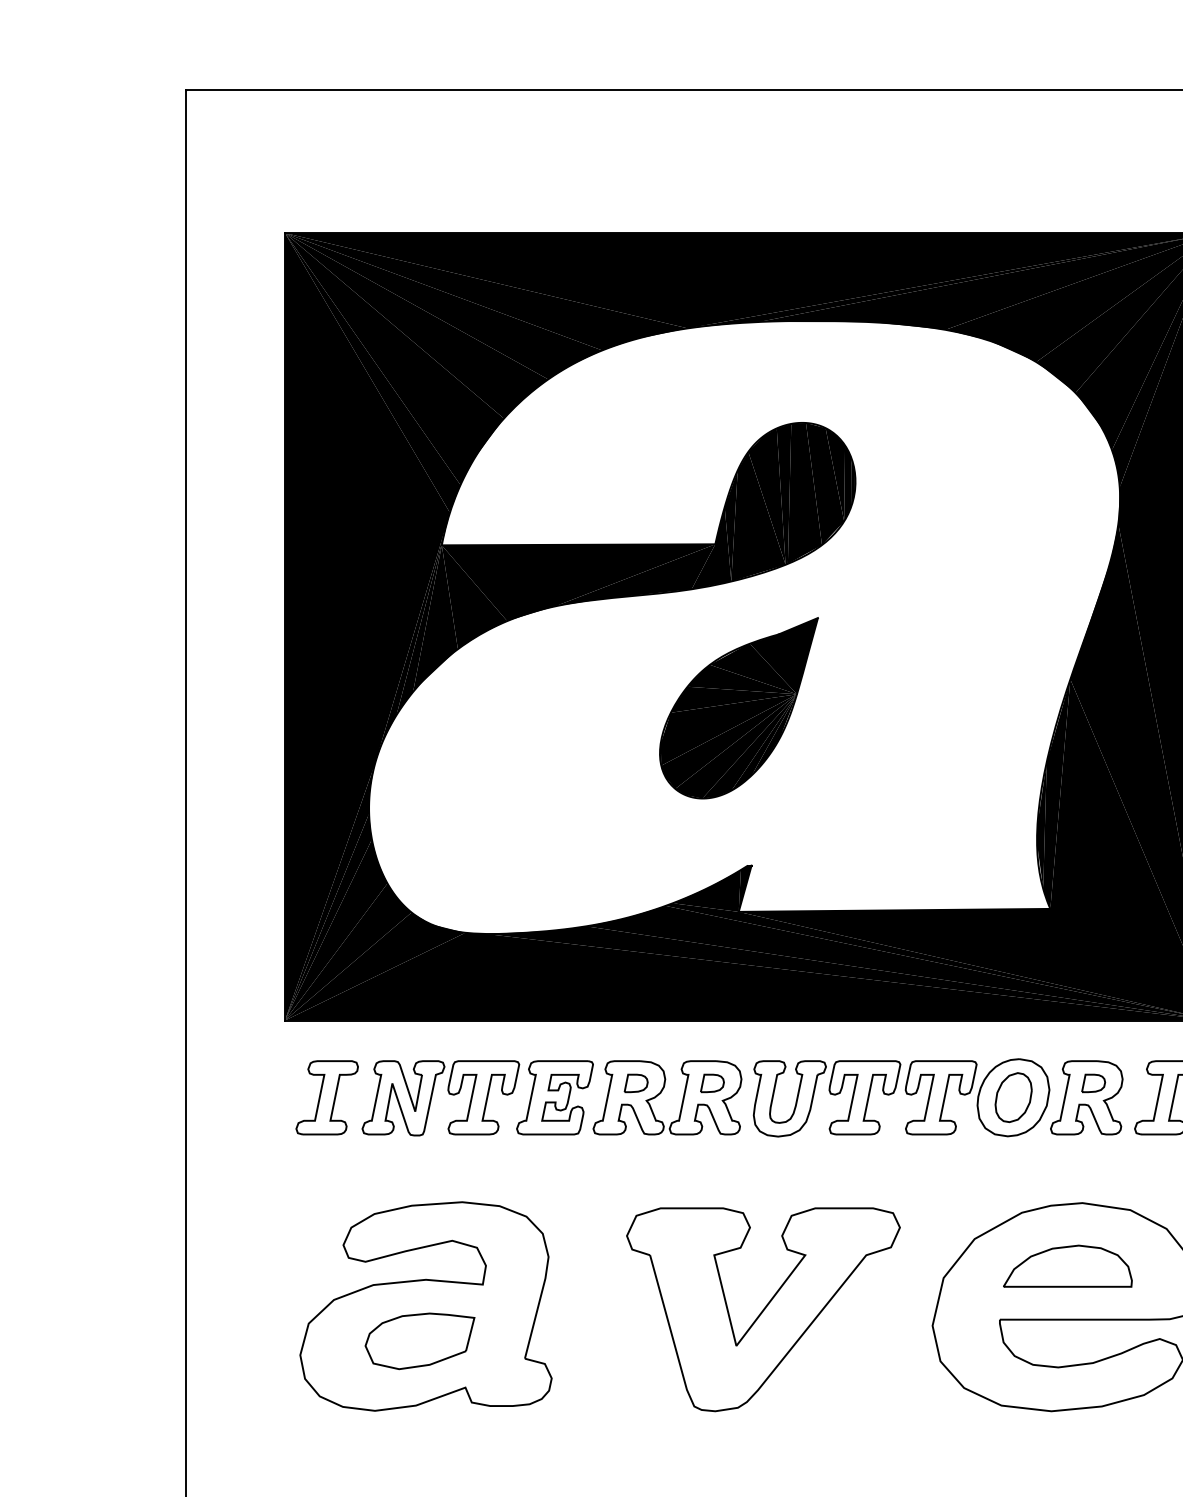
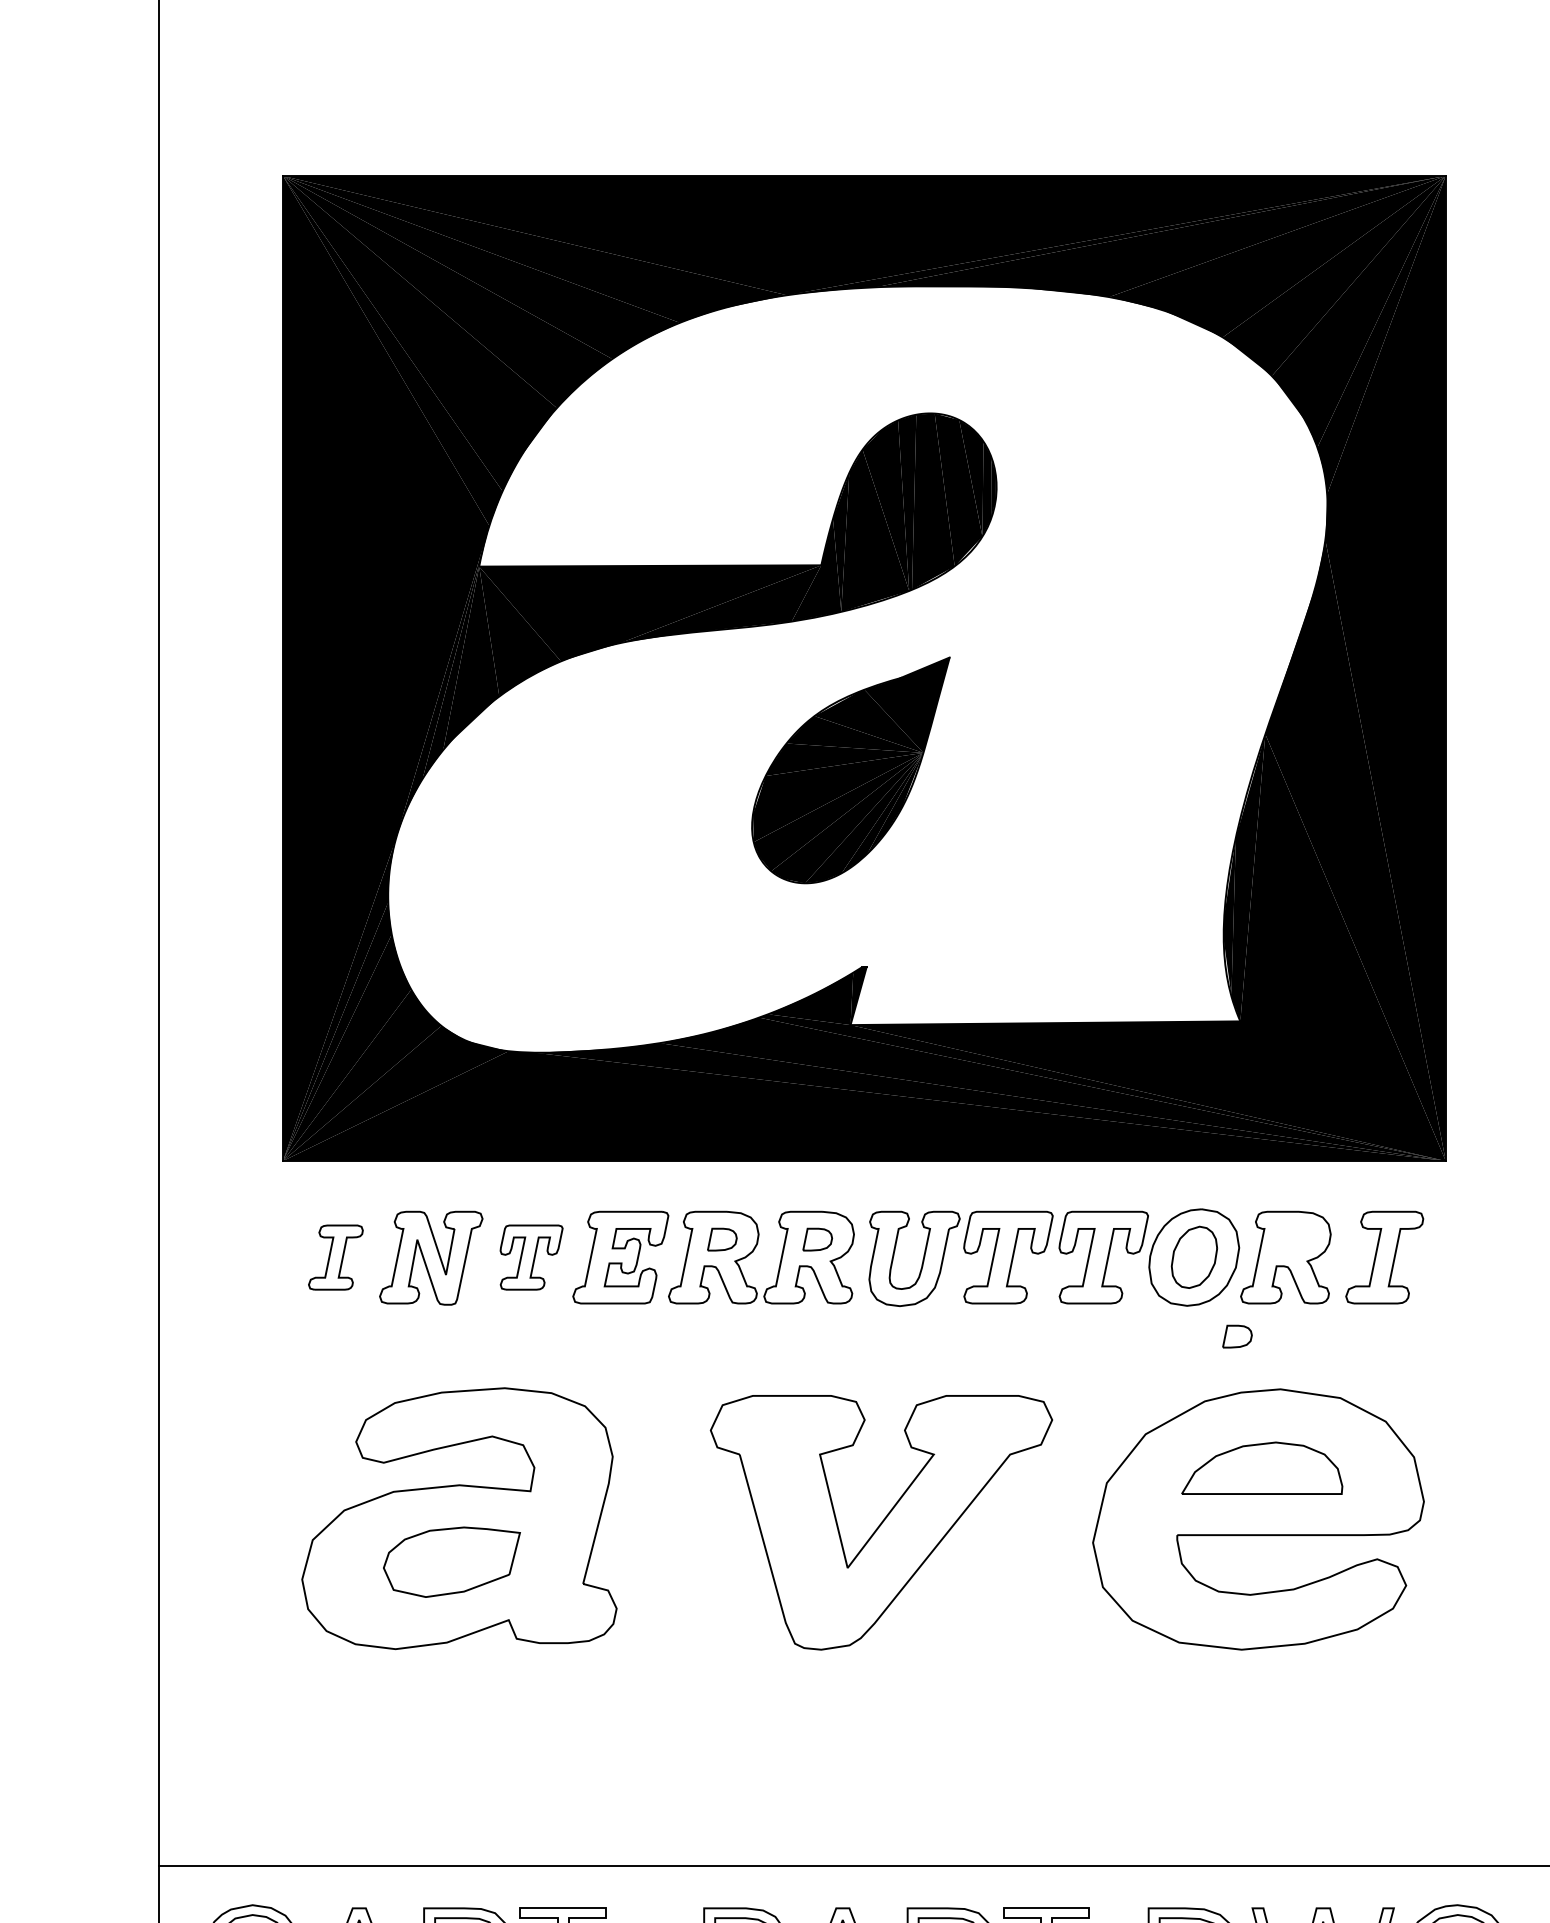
part: (1093, 1083) -> (1237, 1336), moved
part: (326, 1097) -> (335, 1257), size x0.7
part: (483, 1097) -> (531, 1257), size x0.7

